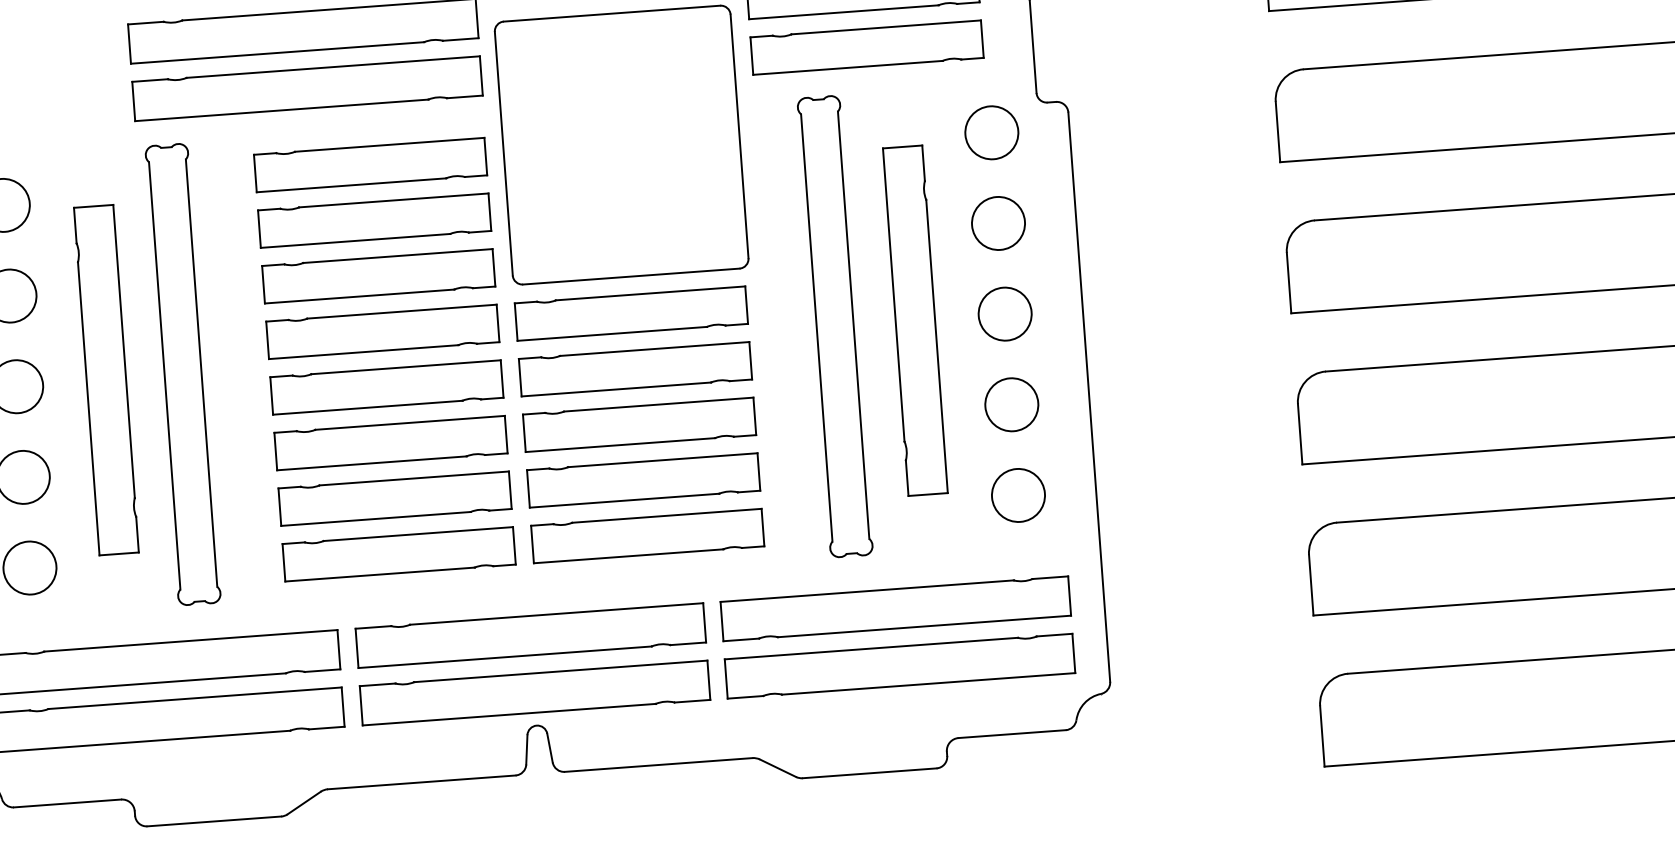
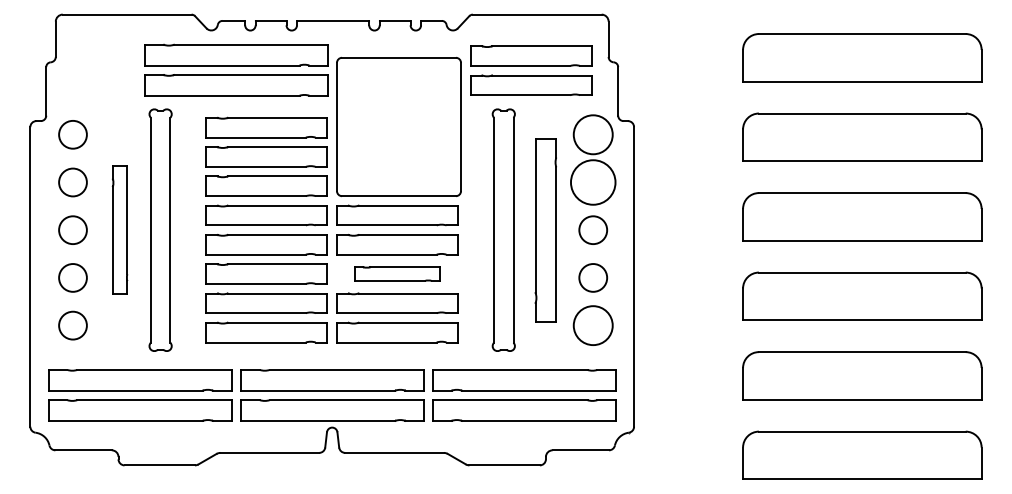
circle: (992, 132) -> (593, 134), size x1.4
circle: (998, 223) -> (593, 182), size x1.6
part: (105, 380) -> (119, 230), size x0.7
part: (639, 423) -> (397, 273), size x0.7
circle: (1018, 495) -> (593, 325), size x1.4

